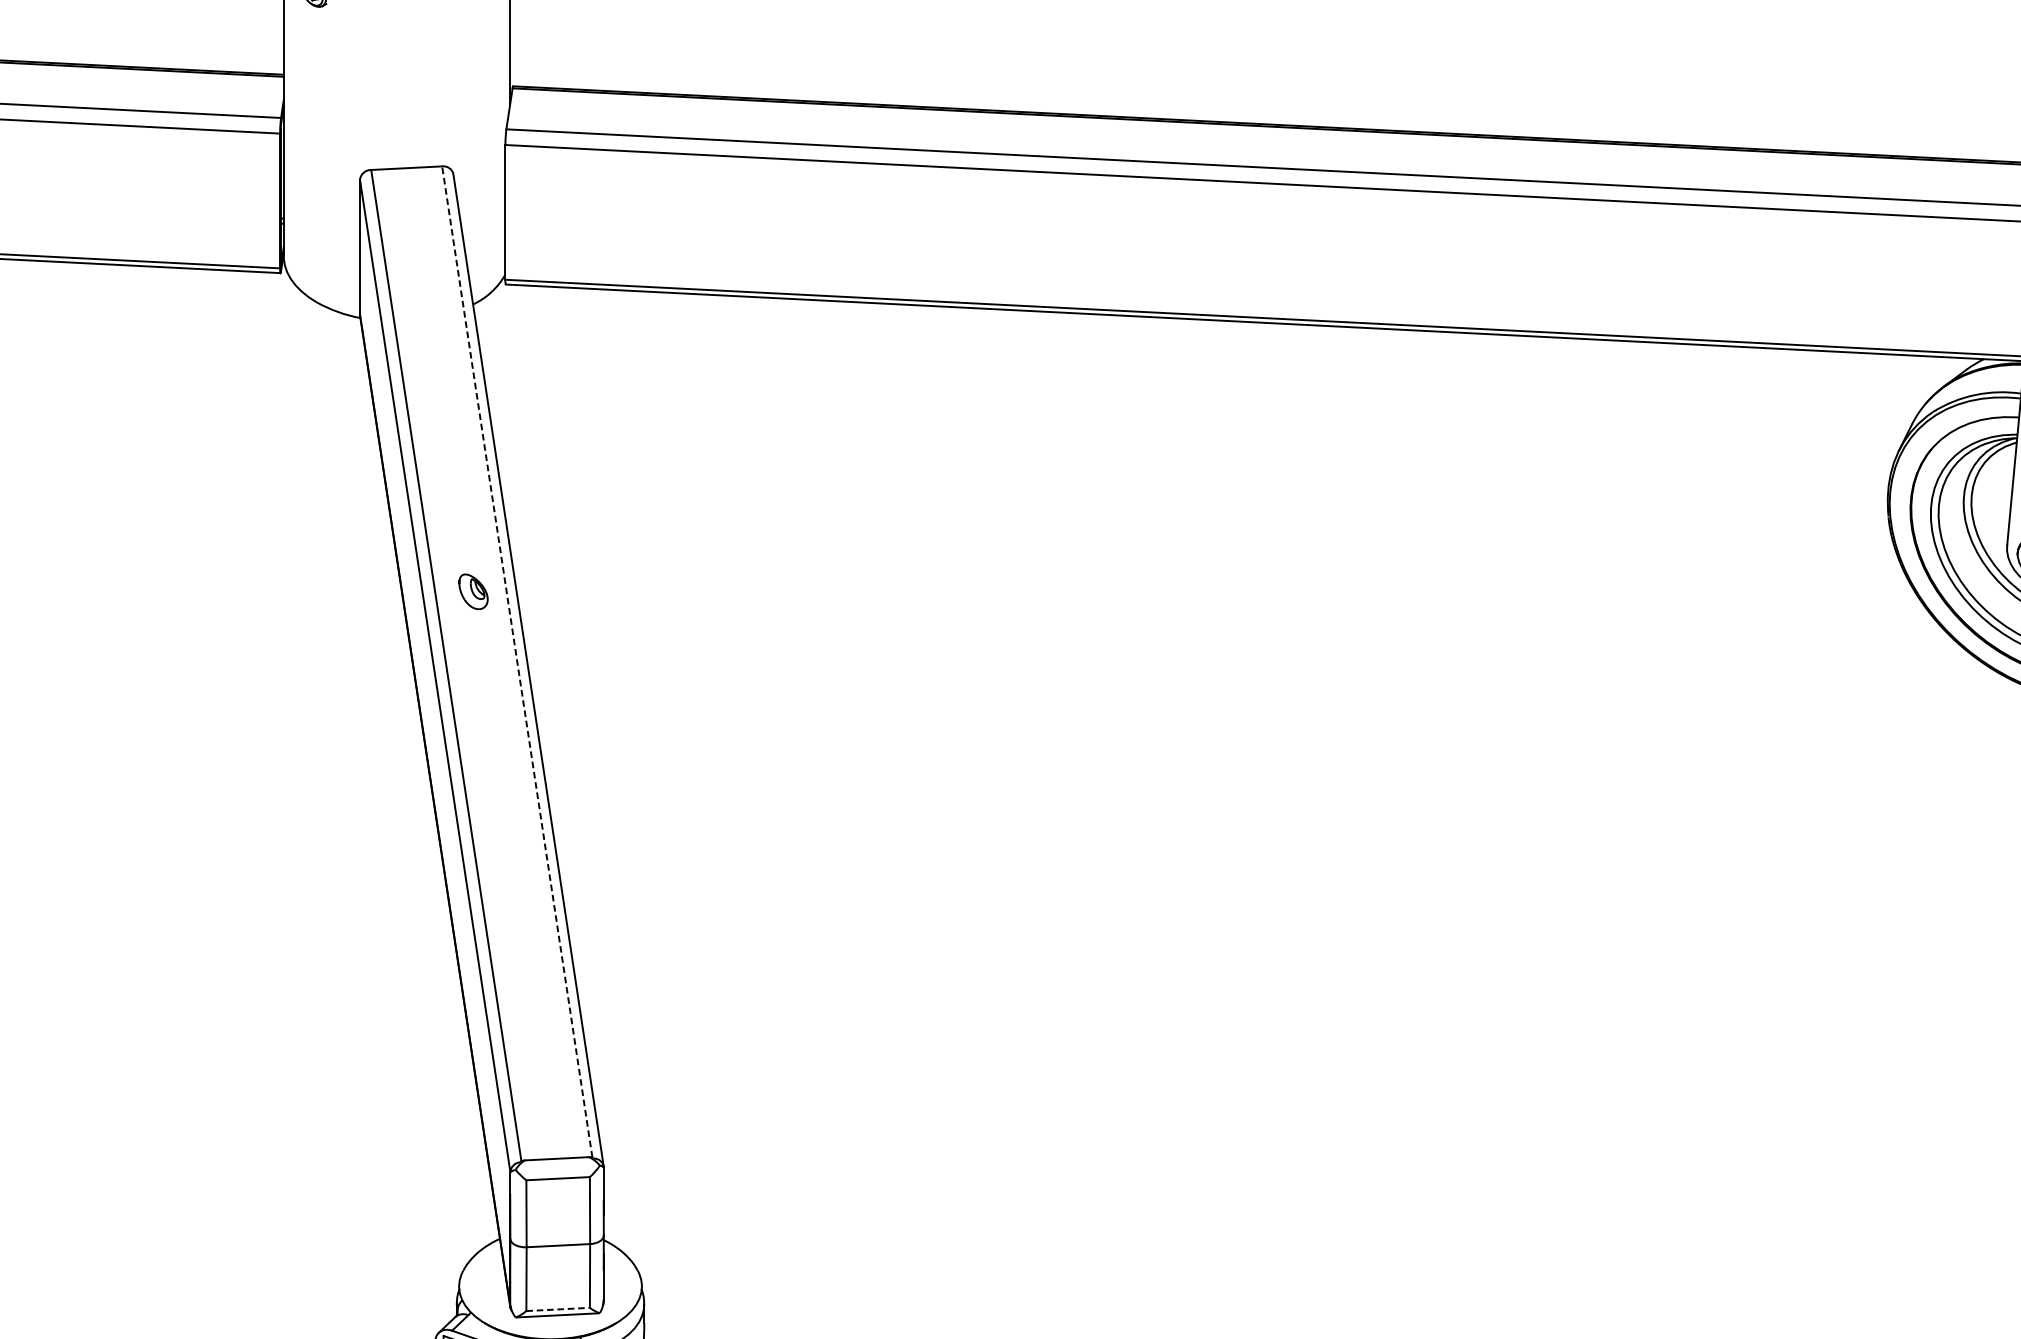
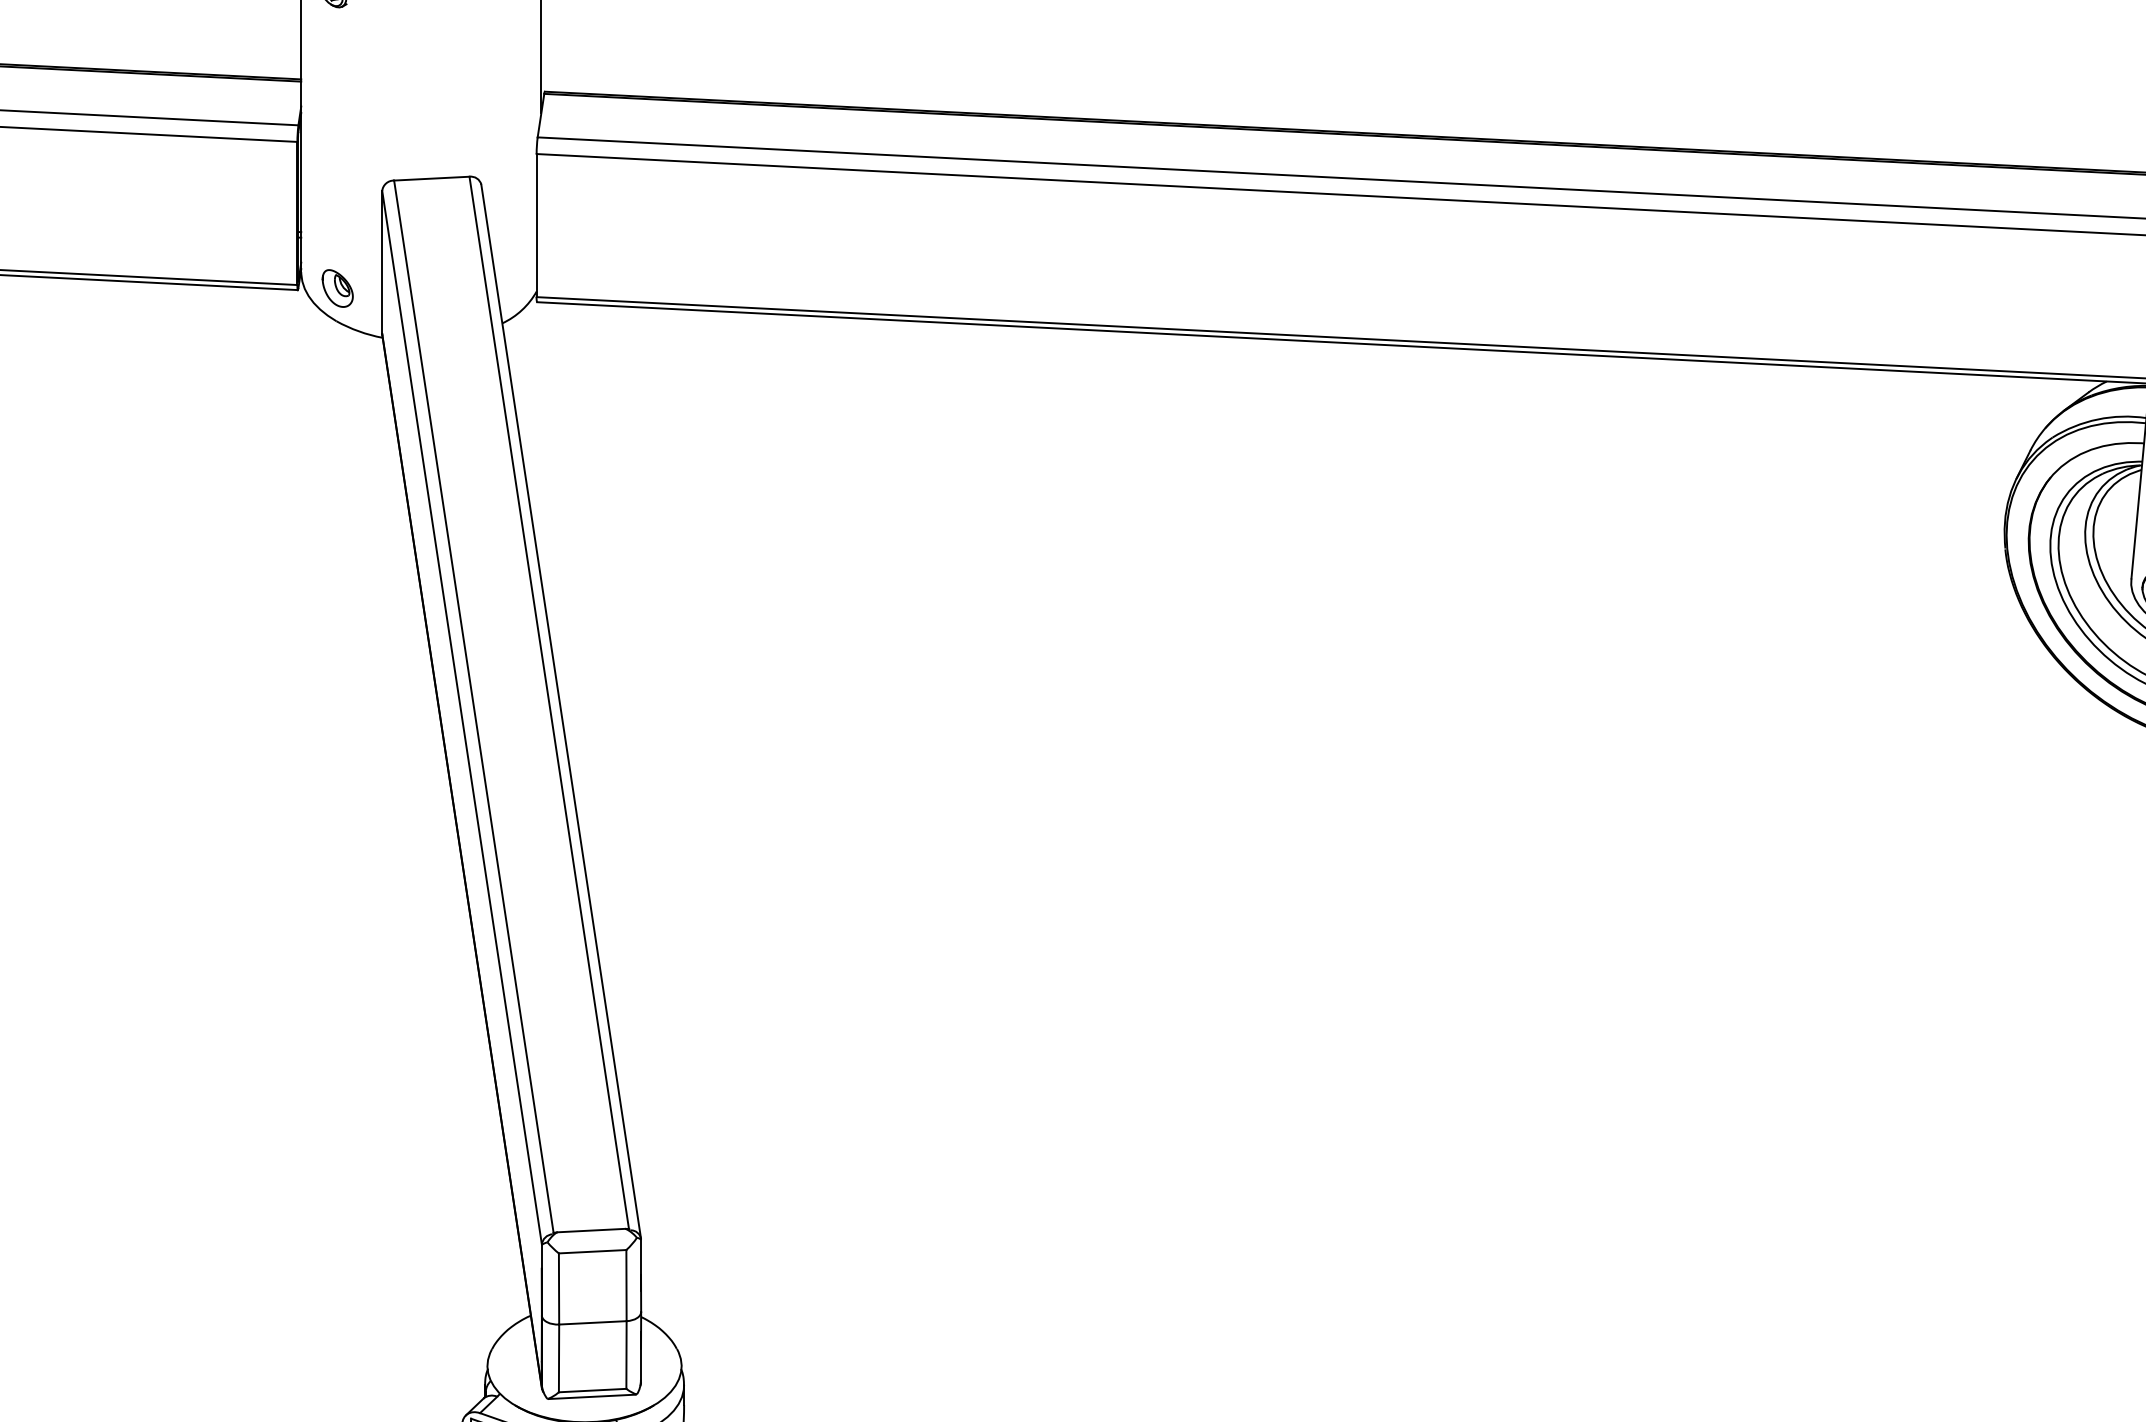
part: (473, 591) -> (337, 288), moved
line: (517, 661) -> (549, 702), dashed -> solid
line: (558, 1309) -> (592, 1390), dashed -> solid

